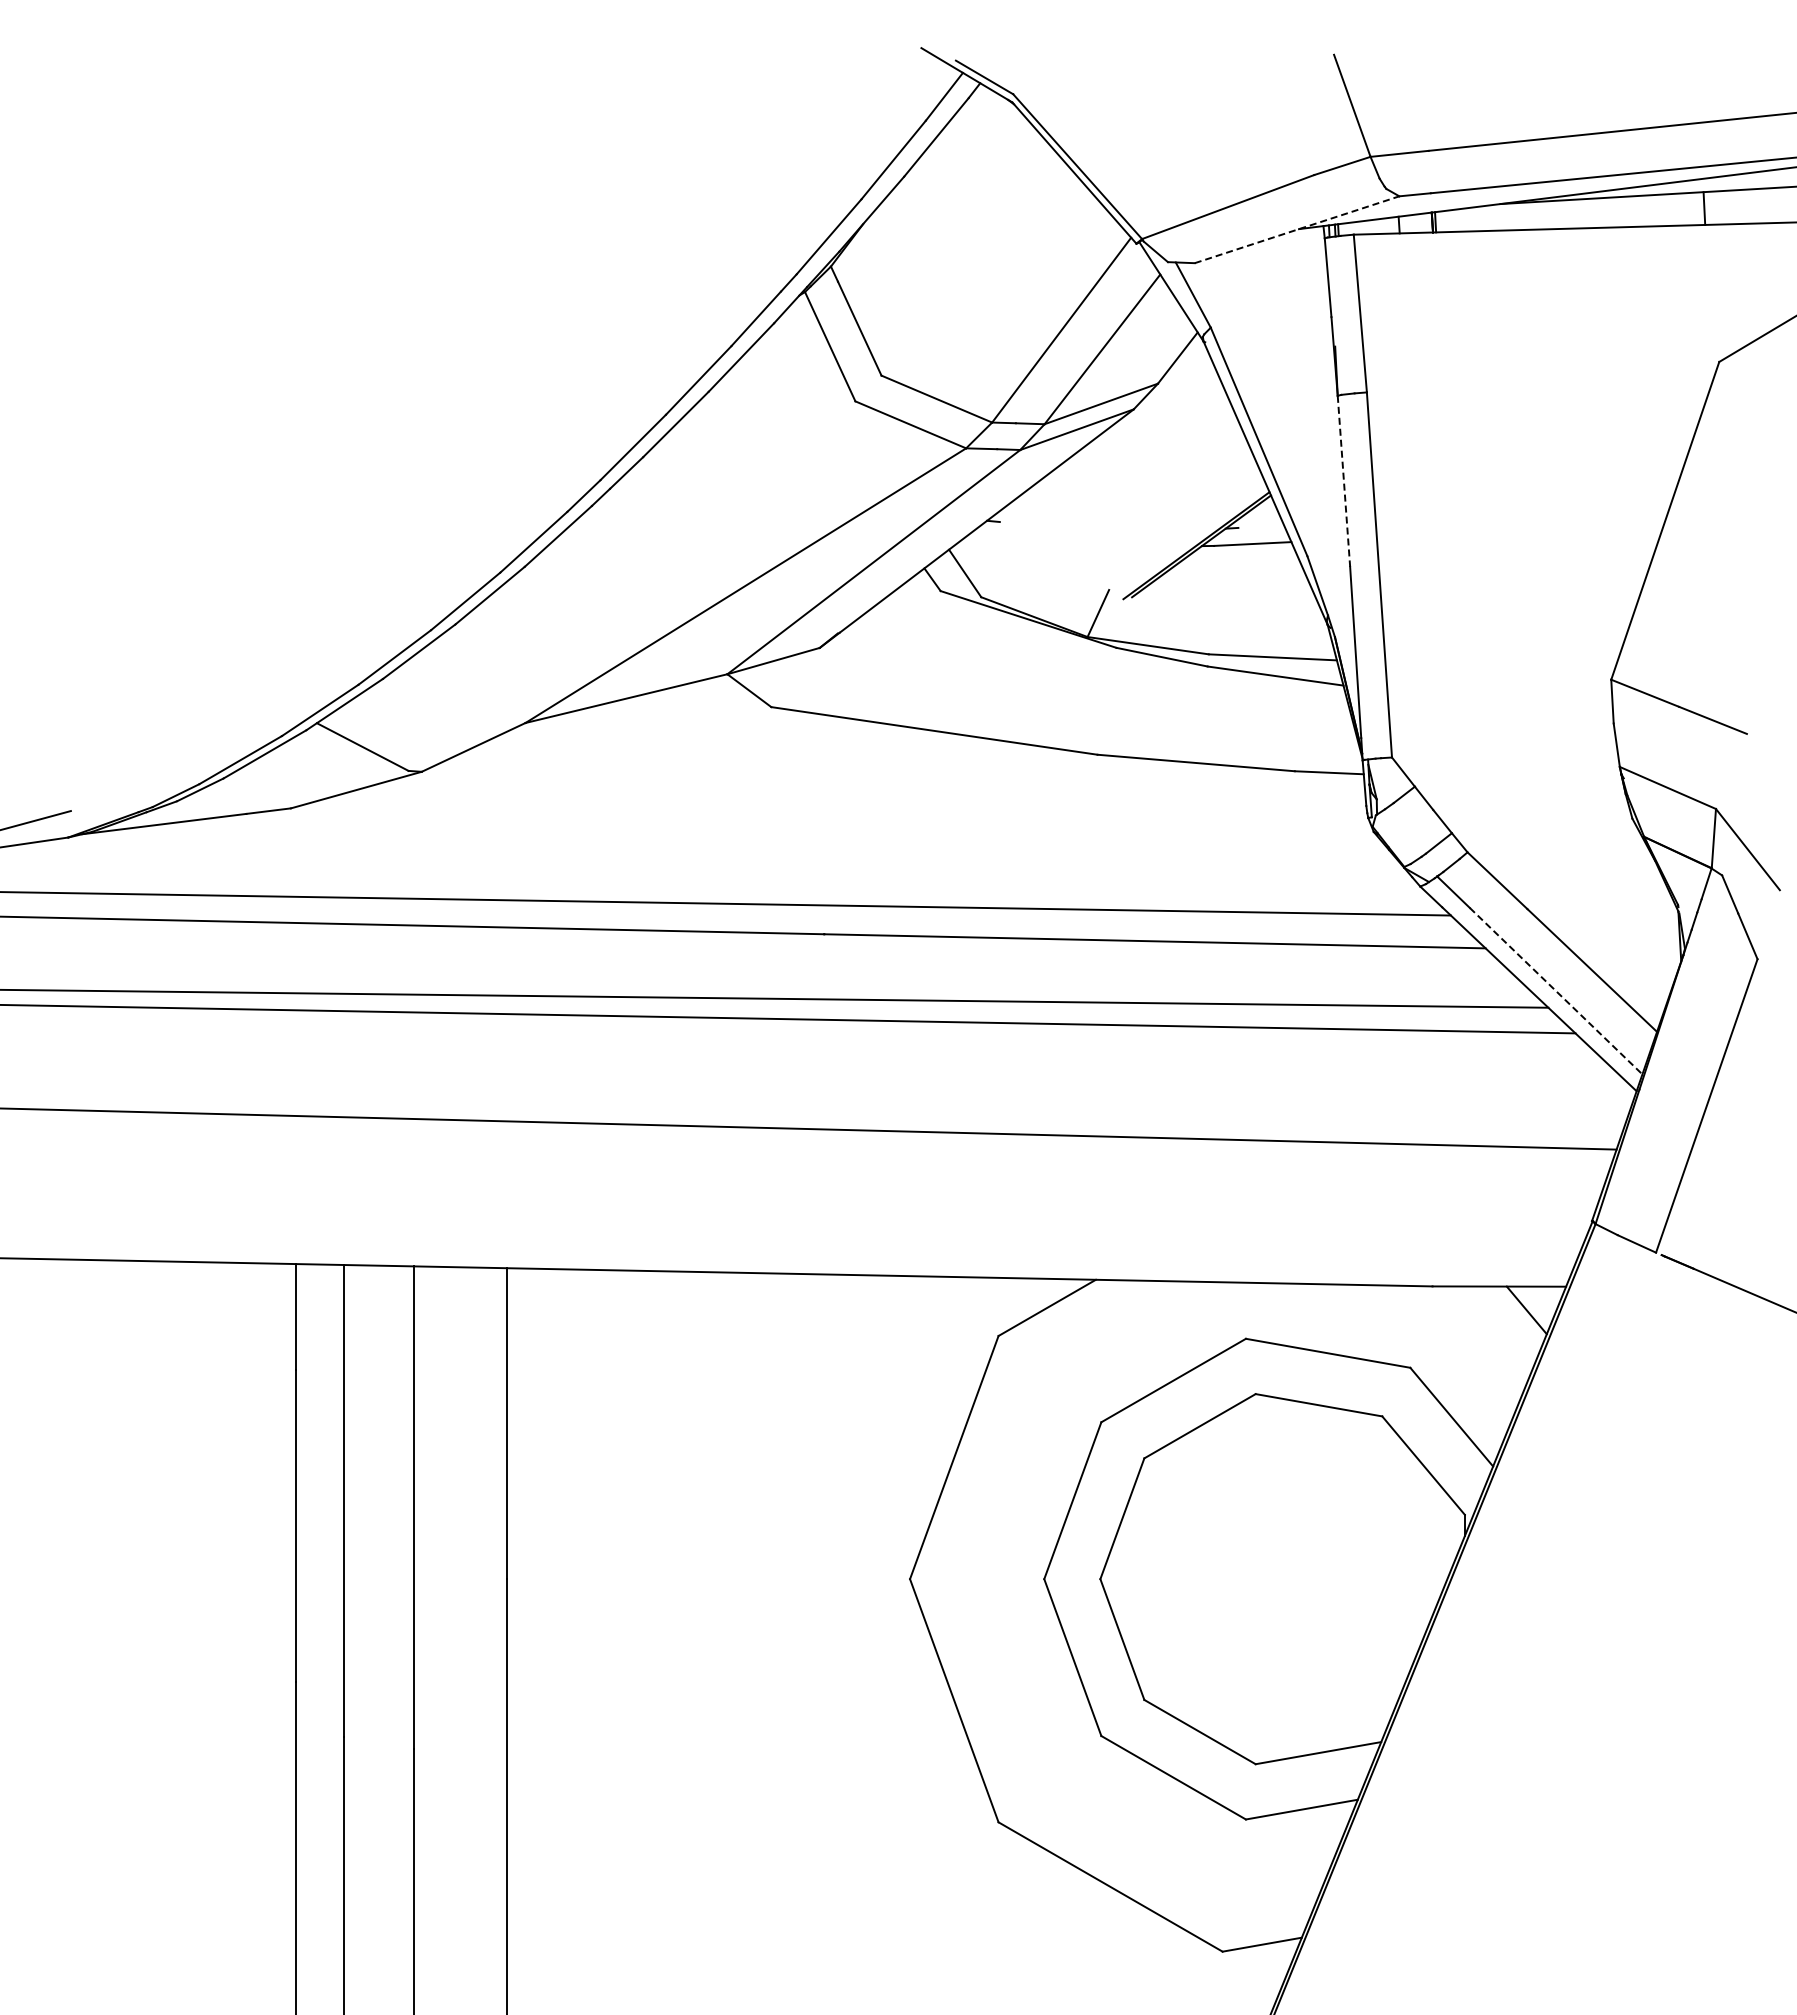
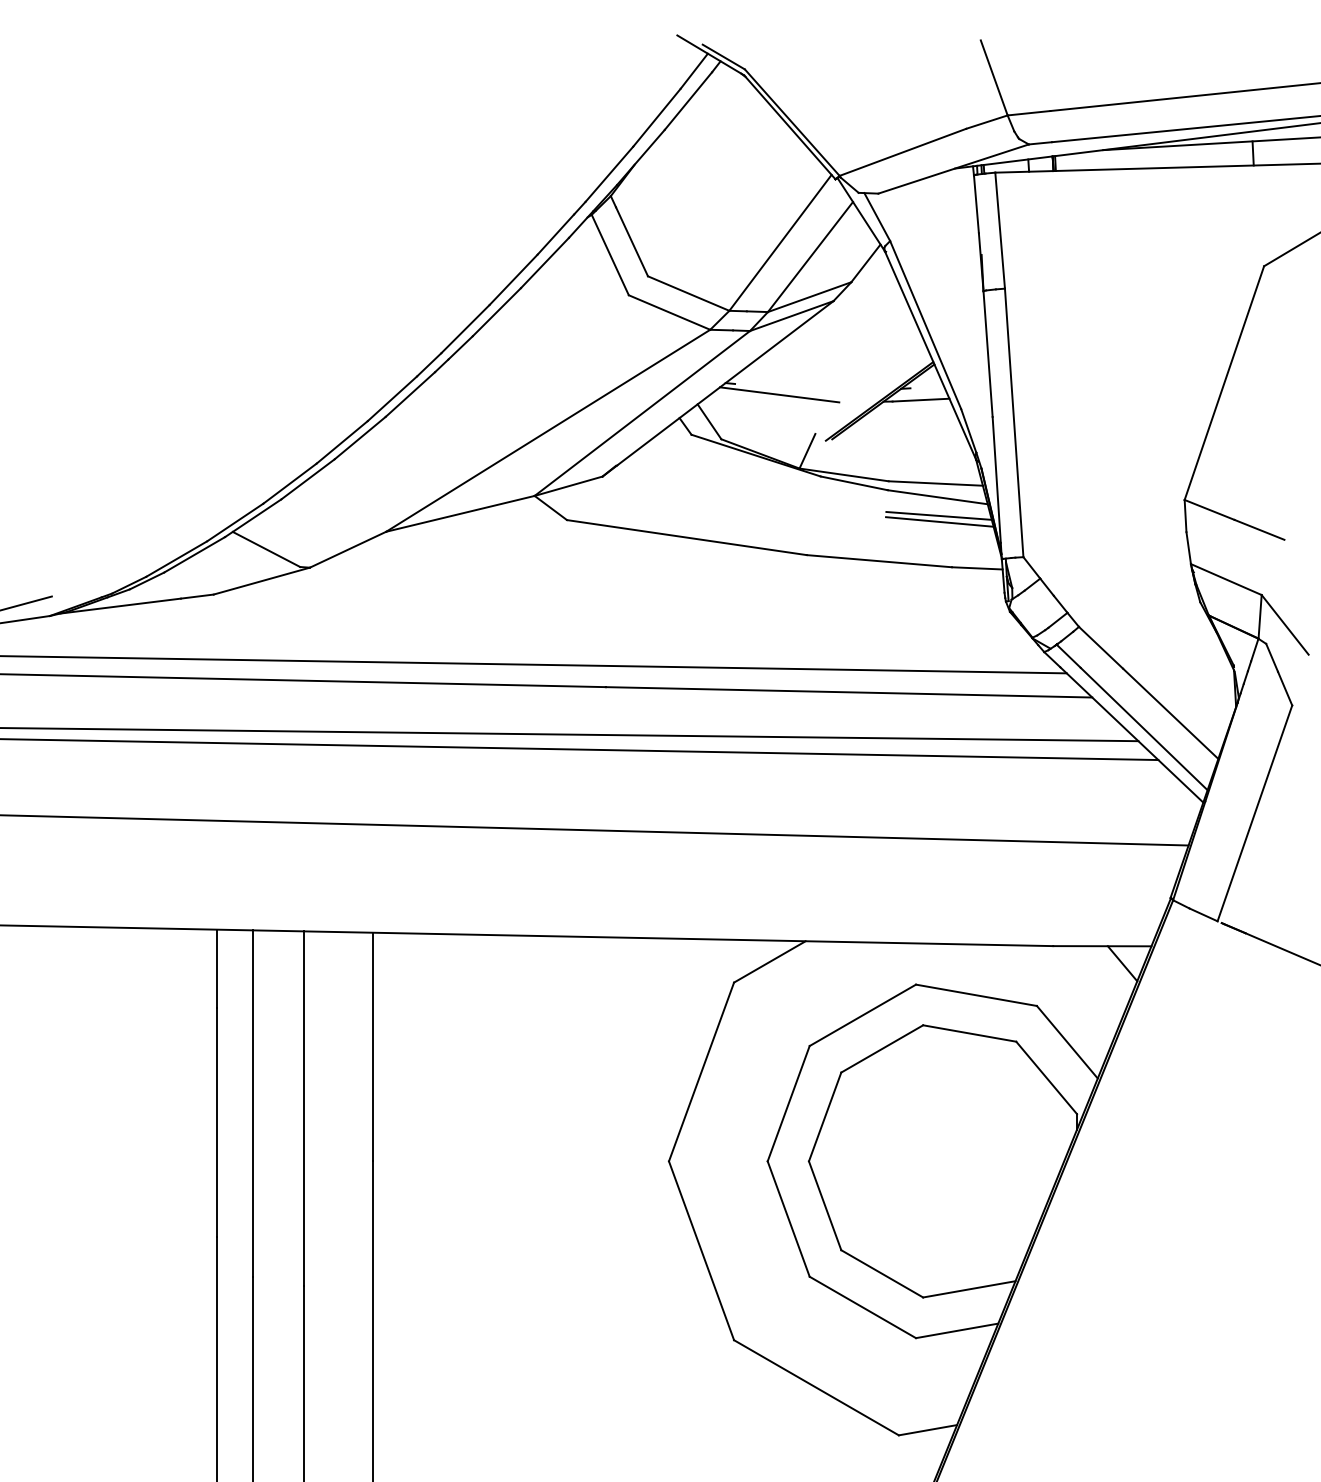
line: (1297, 229) -> (953, 168), dashed -> solid
line: (1343, 481) -> (987, 354), dashed -> solid
line: (1060, 536) -> (779, 394), added
line: (1277, 701) -> (939, 515), added
line: (1278, 709) -> (939, 521), added
line: (1556, 991) -> (1144, 729), dashed -> solid

